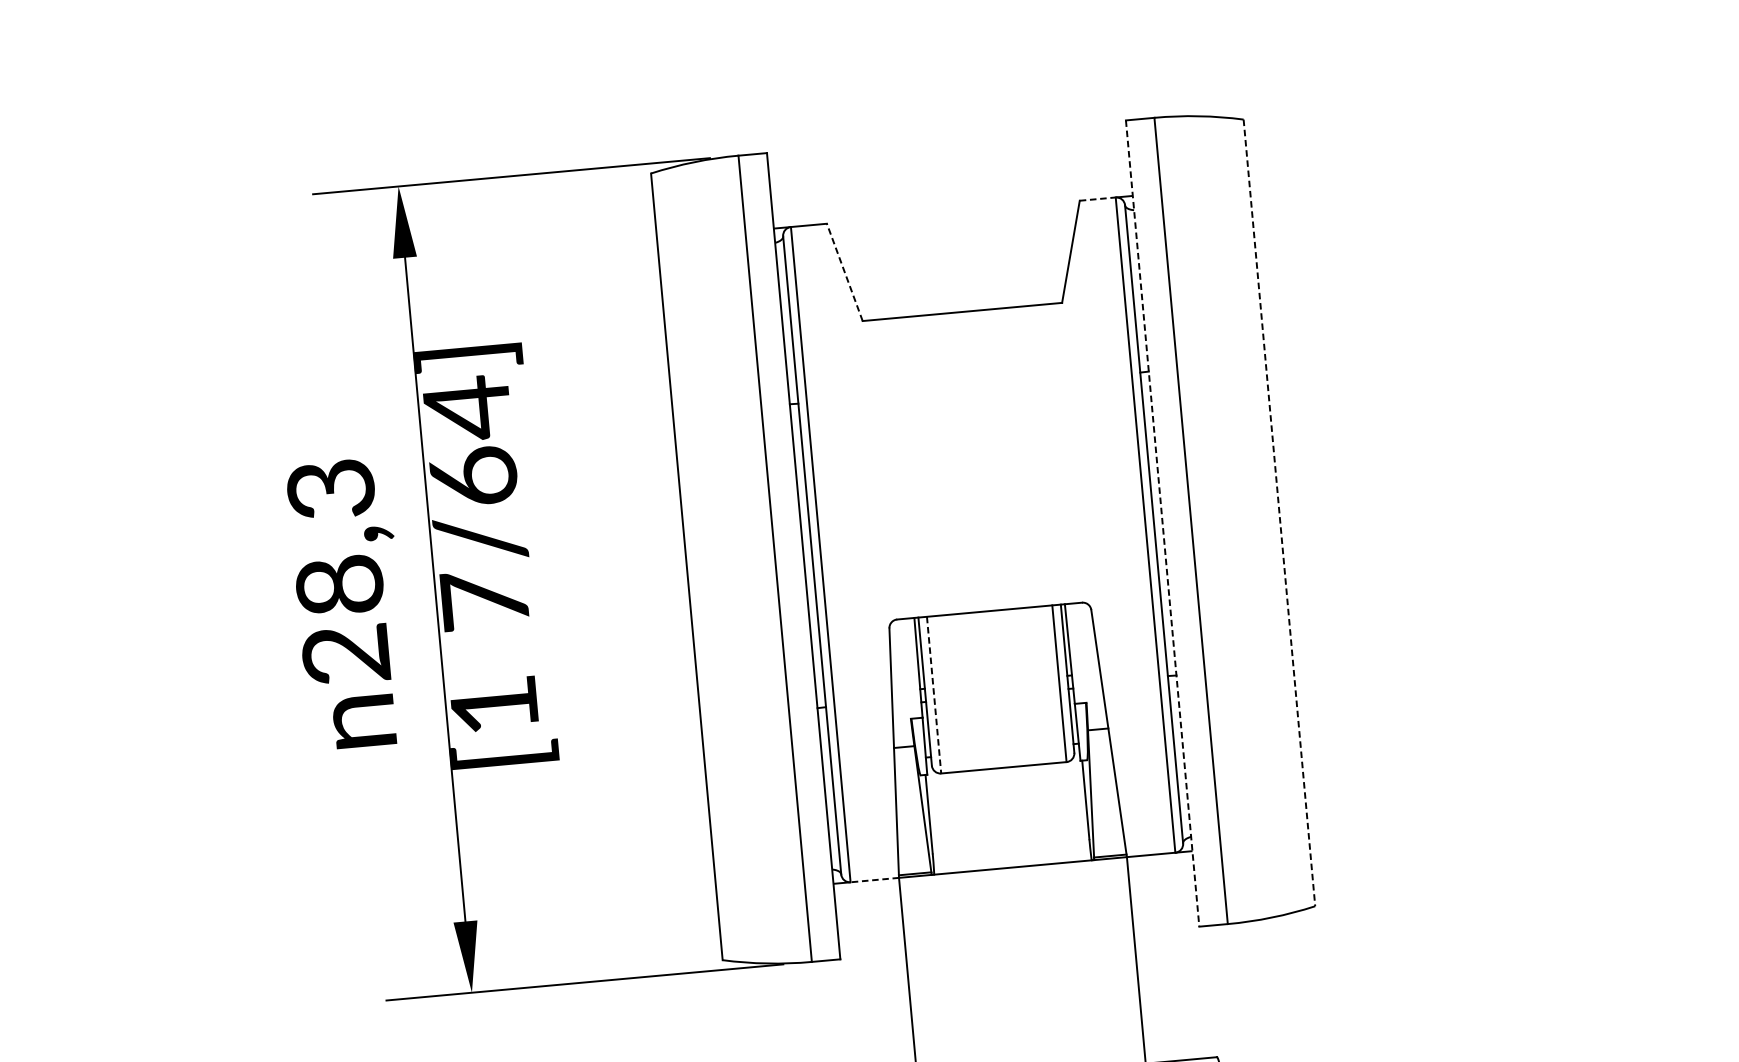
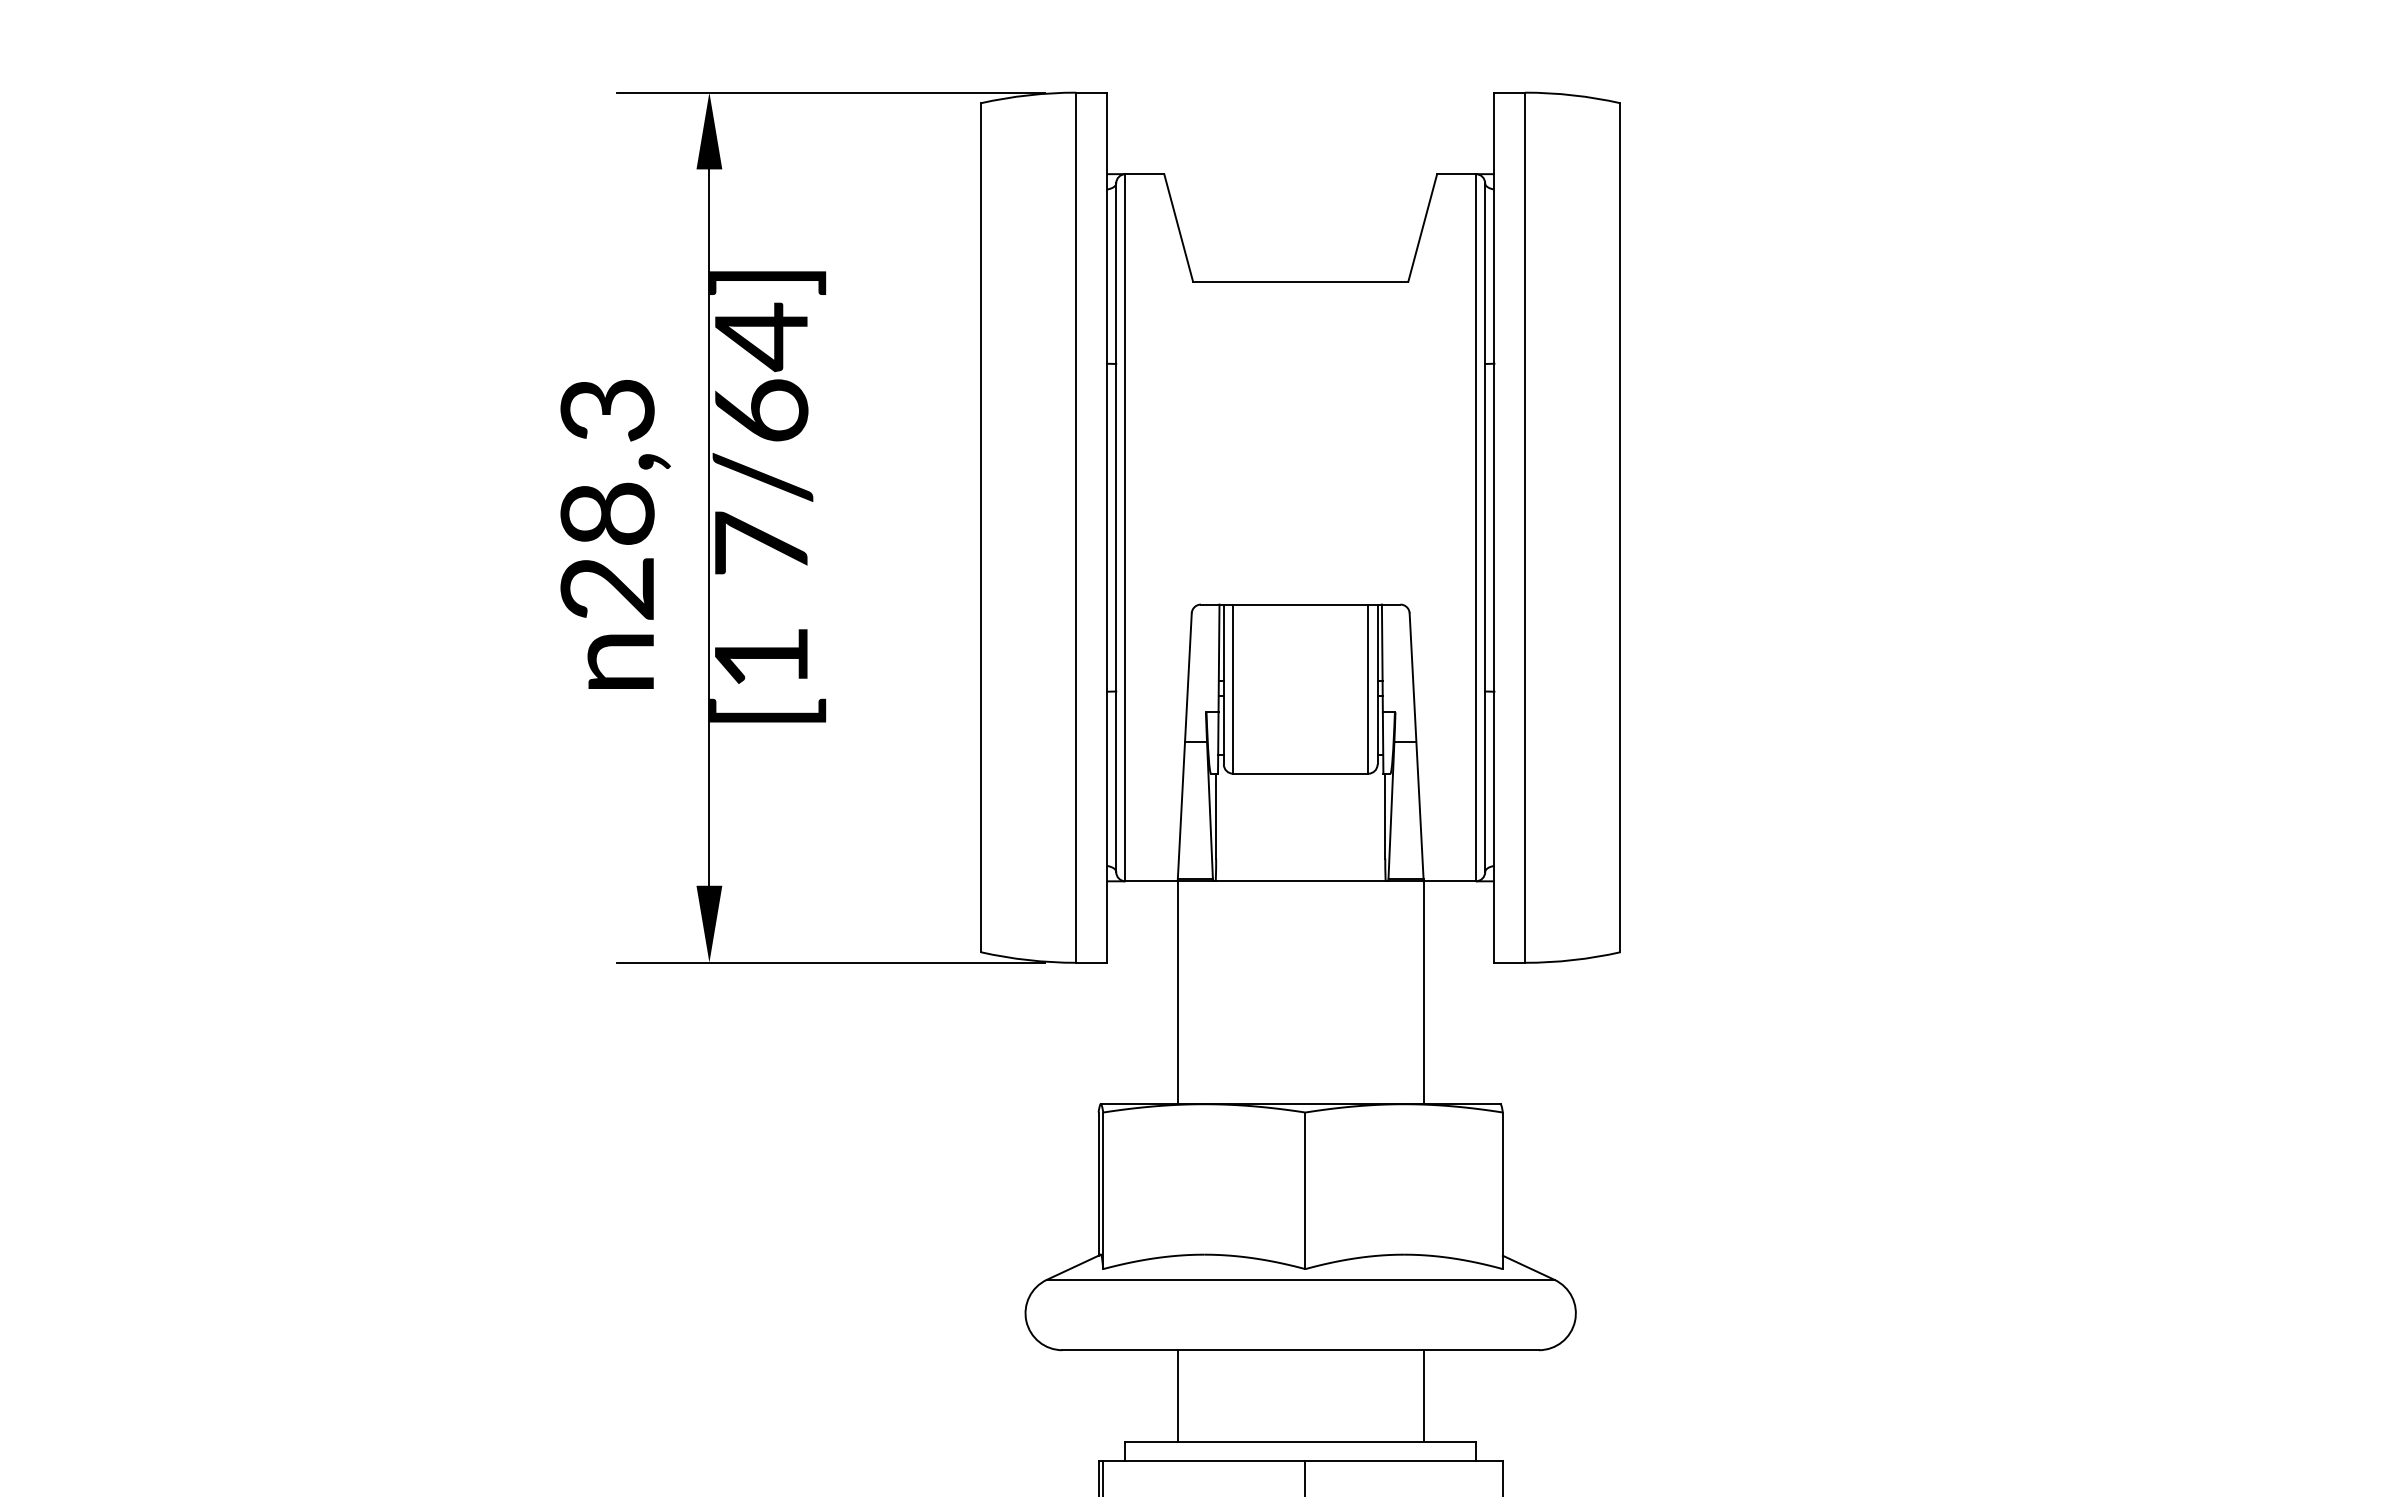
line: (1098, 199) -> (1457, 174), dashed -> solid
line: (844, 271) -> (1178, 227), dashed -> solid
line: (1279, 513) -> (1620, 528), dashed -> solid
line: (1162, 524) -> (1494, 528), dashed -> solid
line: (934, 695) -> (1233, 689), dashed -> solid
line: (874, 880) -> (1151, 881), dashed -> solid

